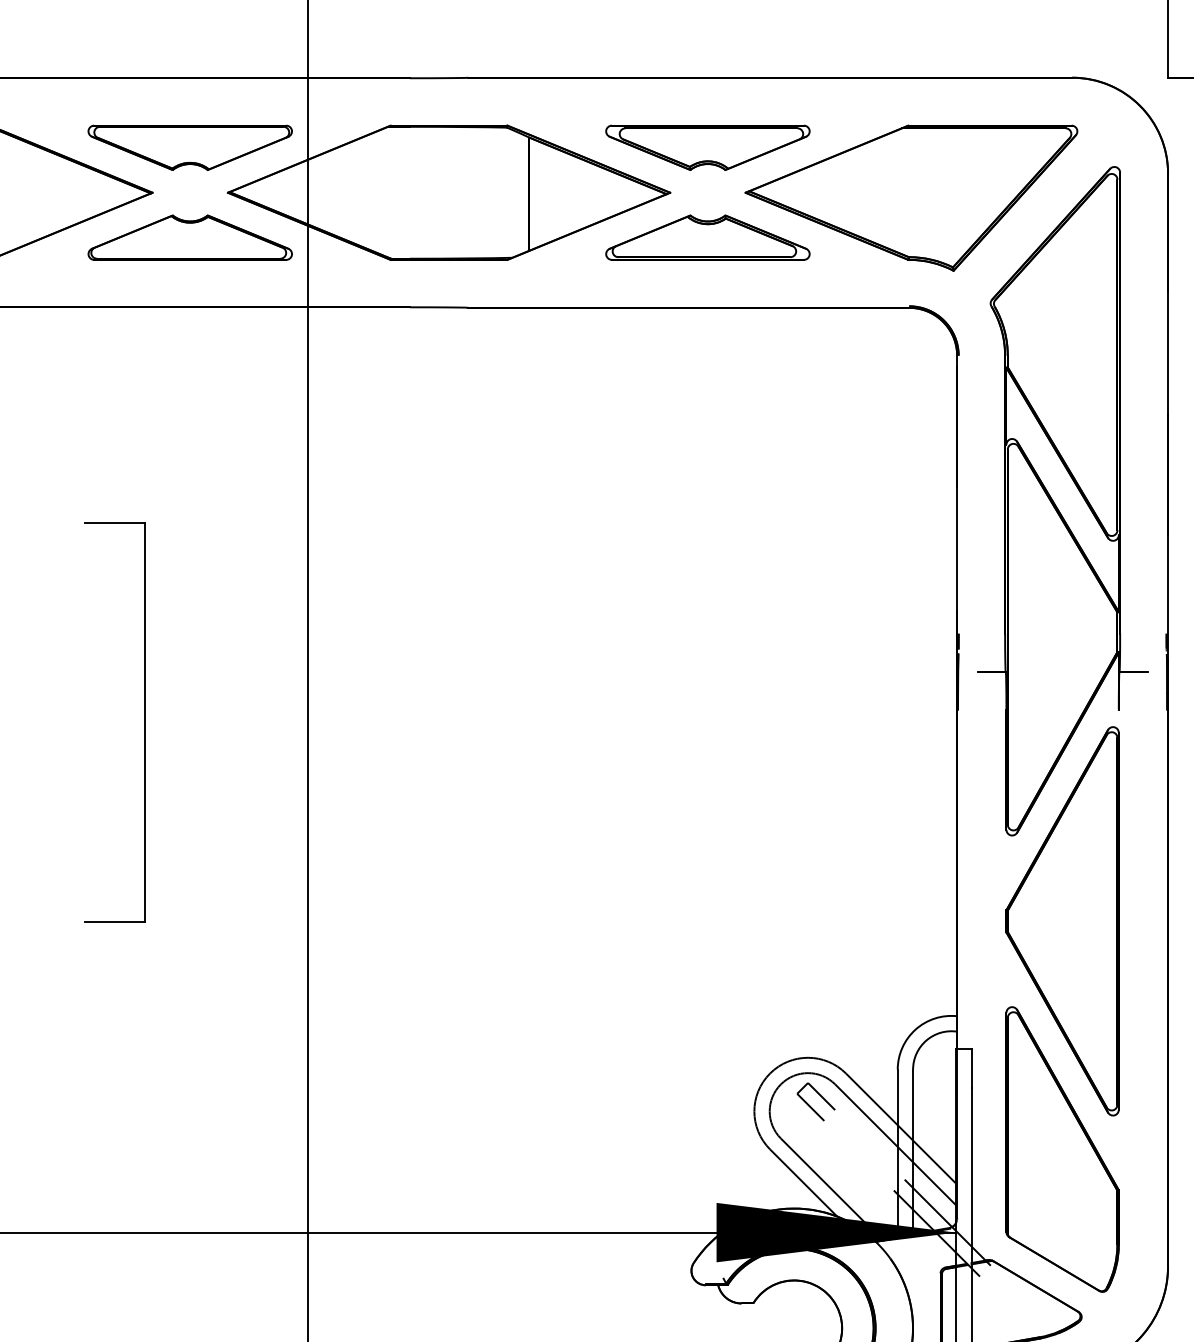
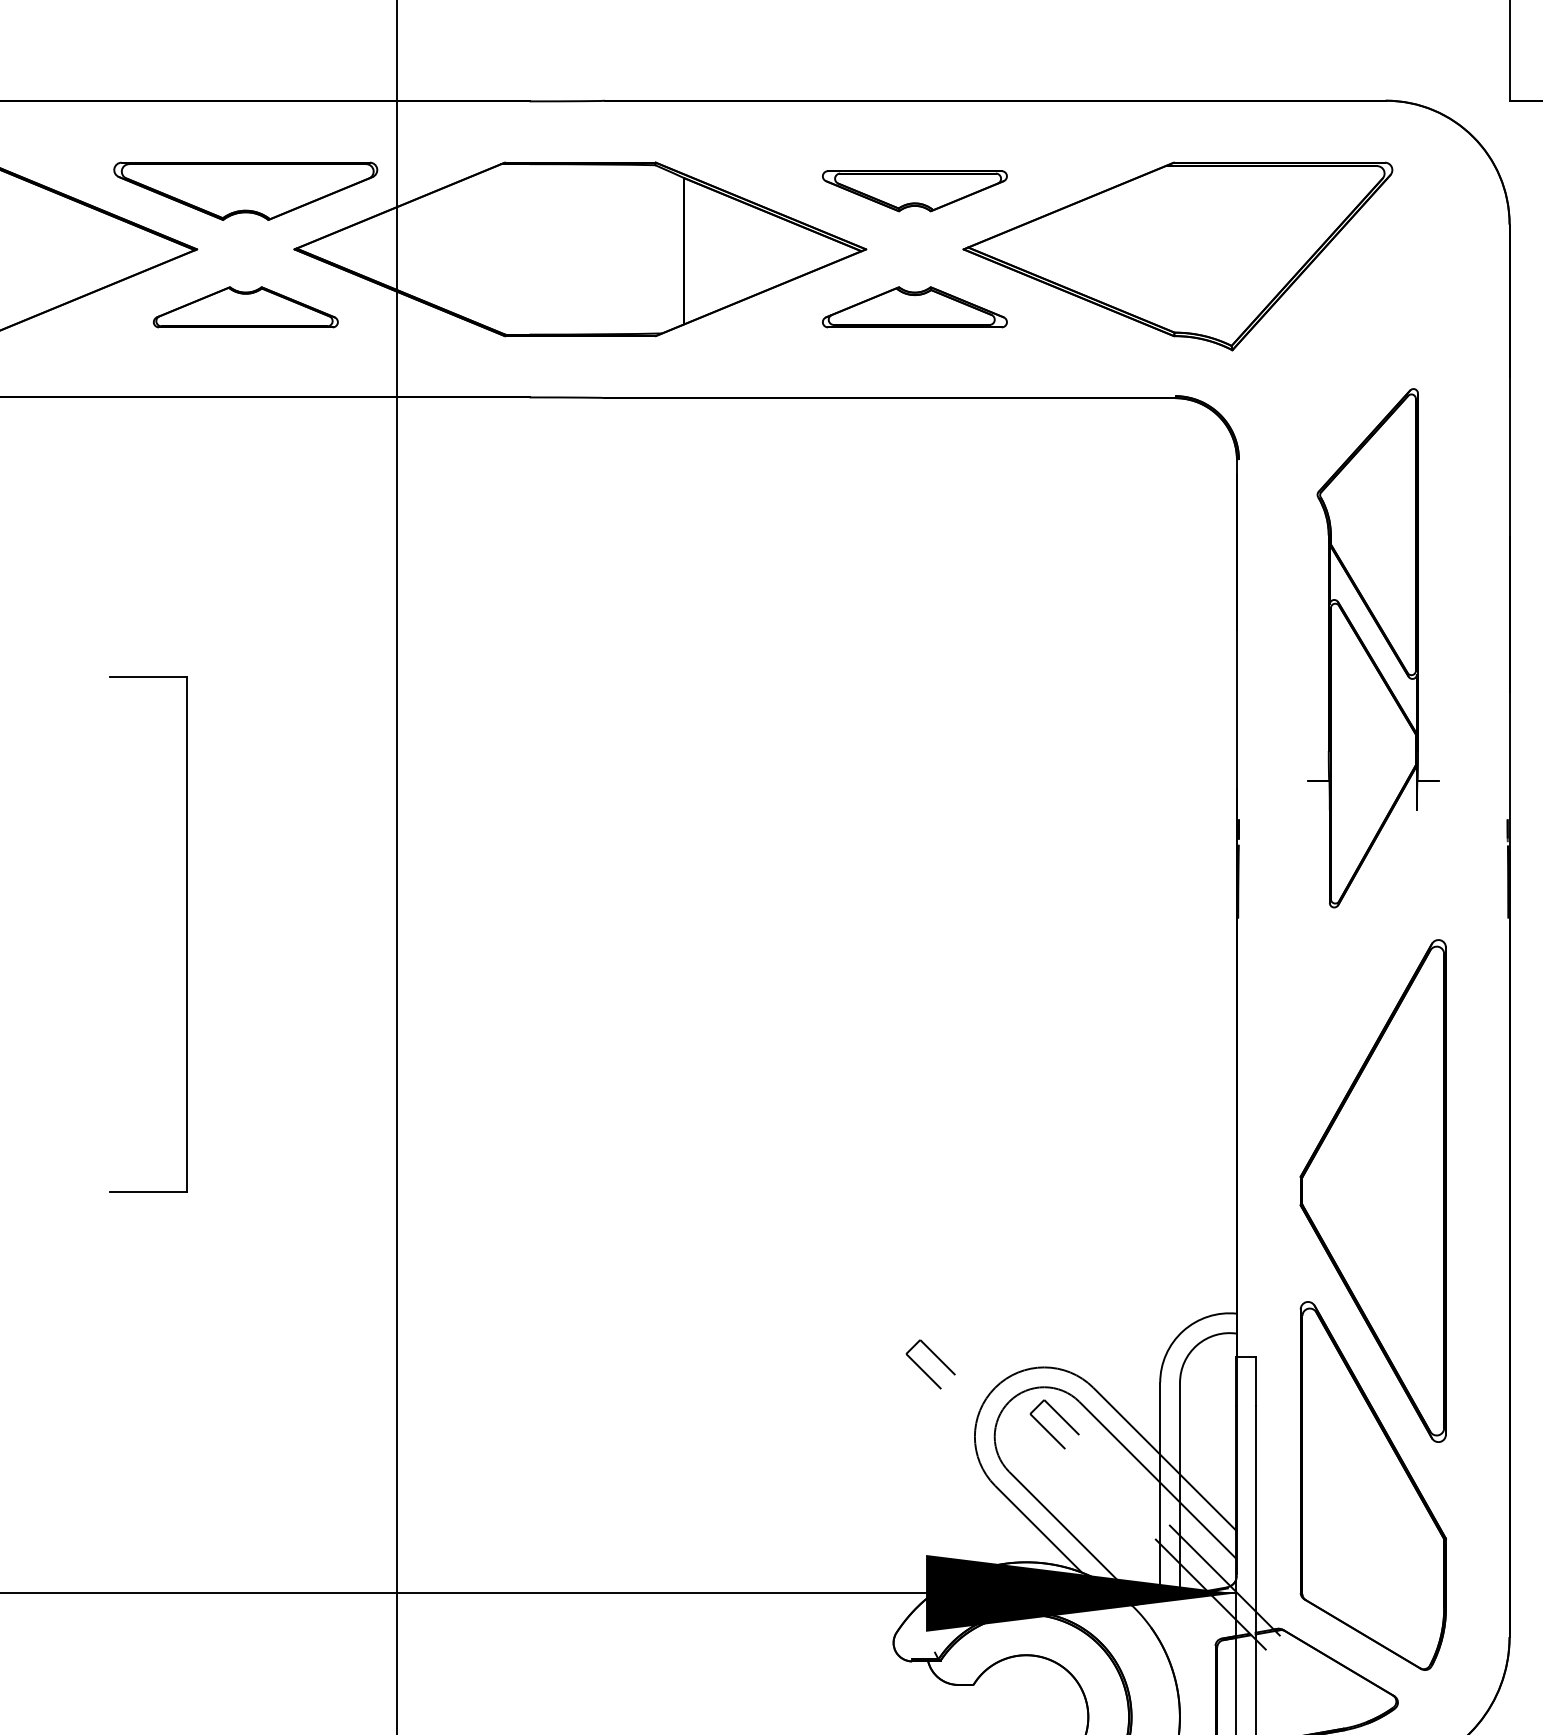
part: (707, 147) -> (914, 190), size x0.7
part: (190, 236) -> (245, 306), size x0.7
part: (707, 236) -> (914, 306), size x0.7
part: (1062, 501) -> (1373, 648), size x0.6
part: (715, 1060) -> (924, 1370), added

